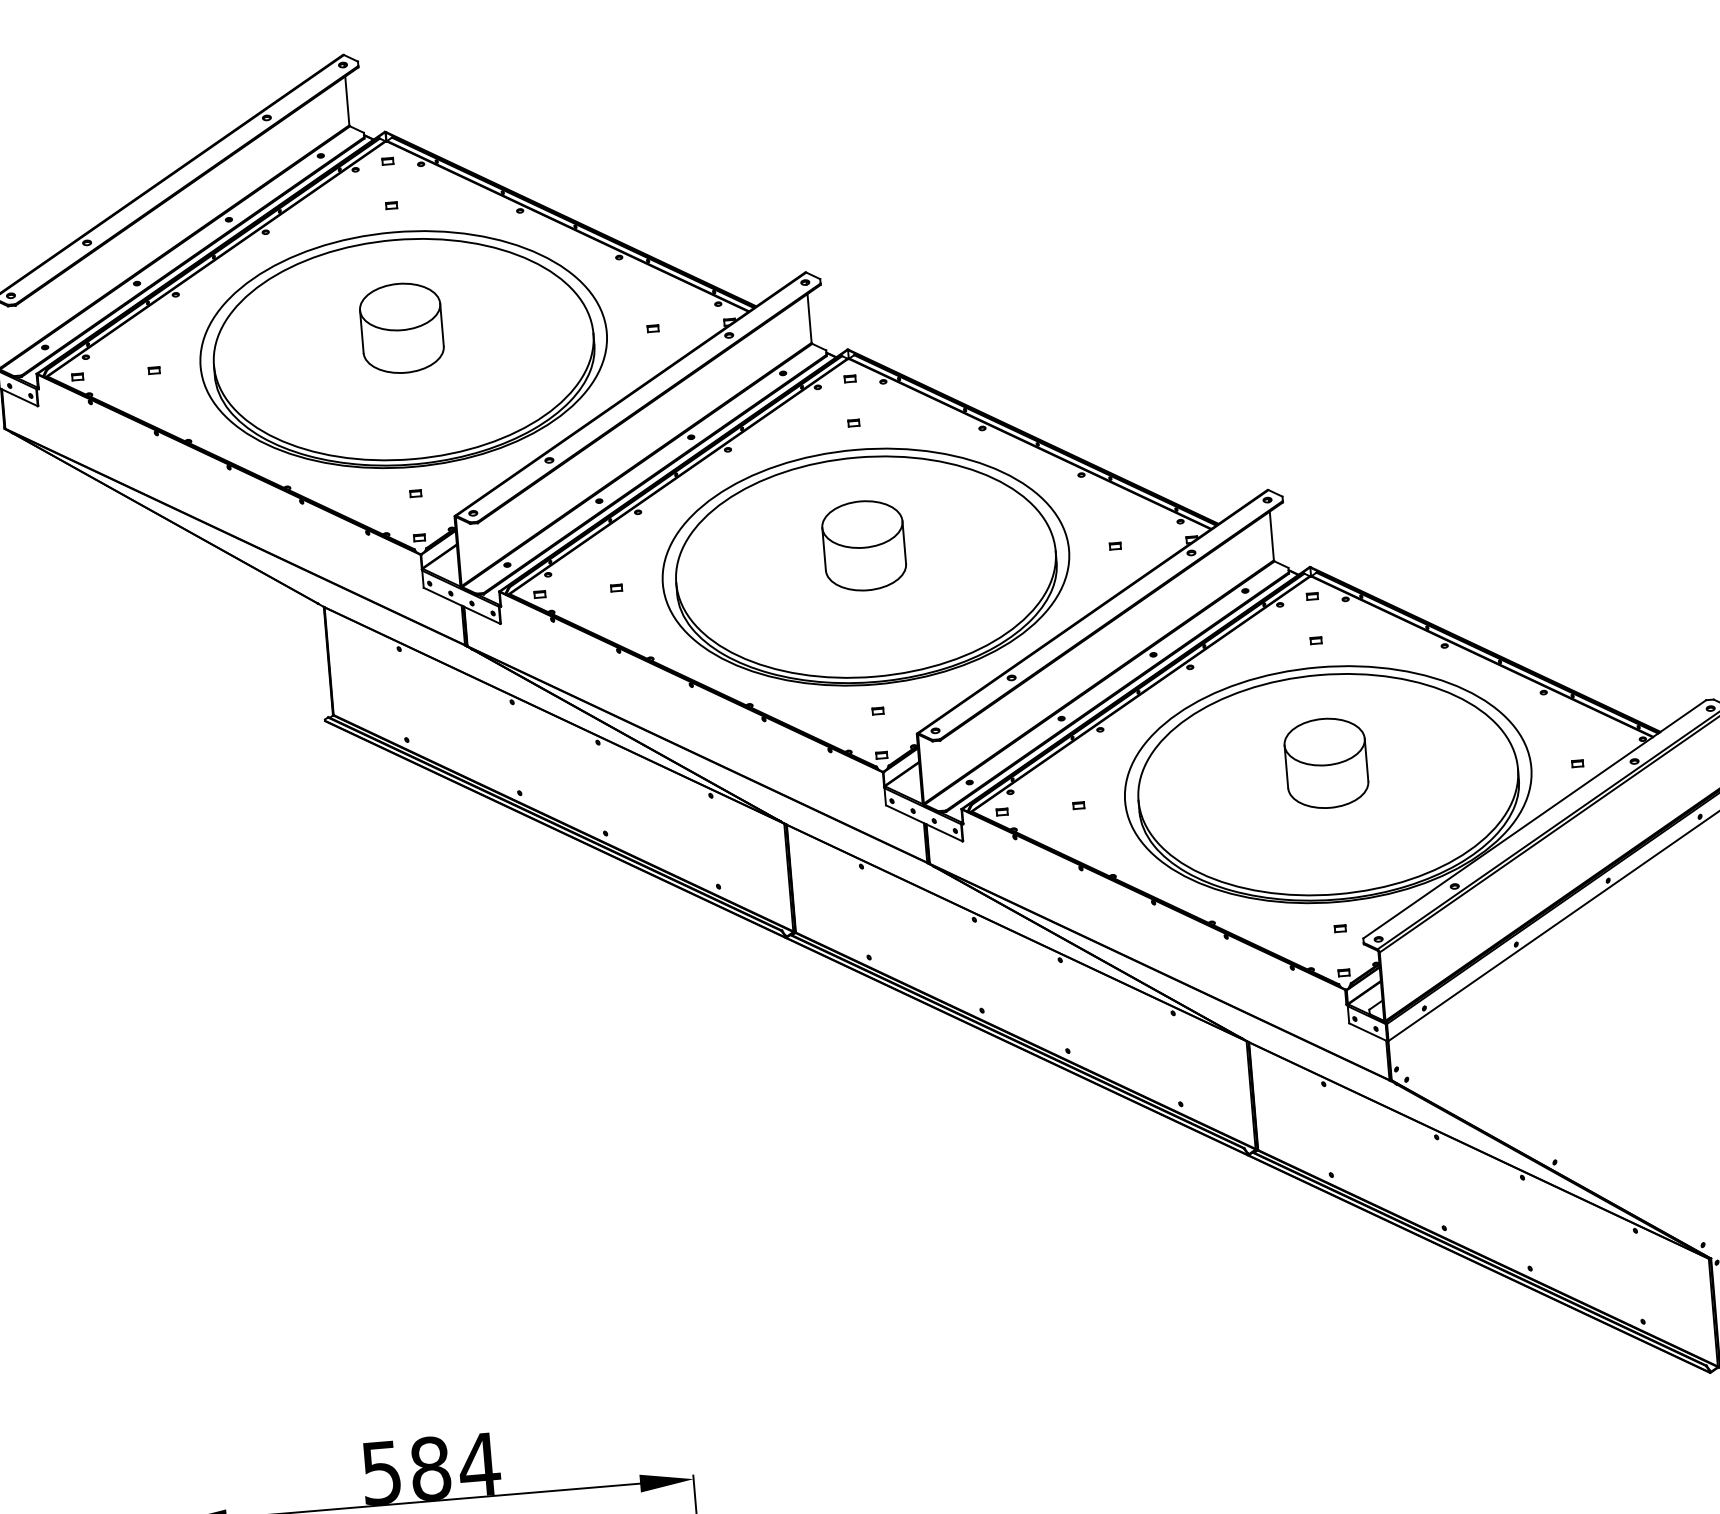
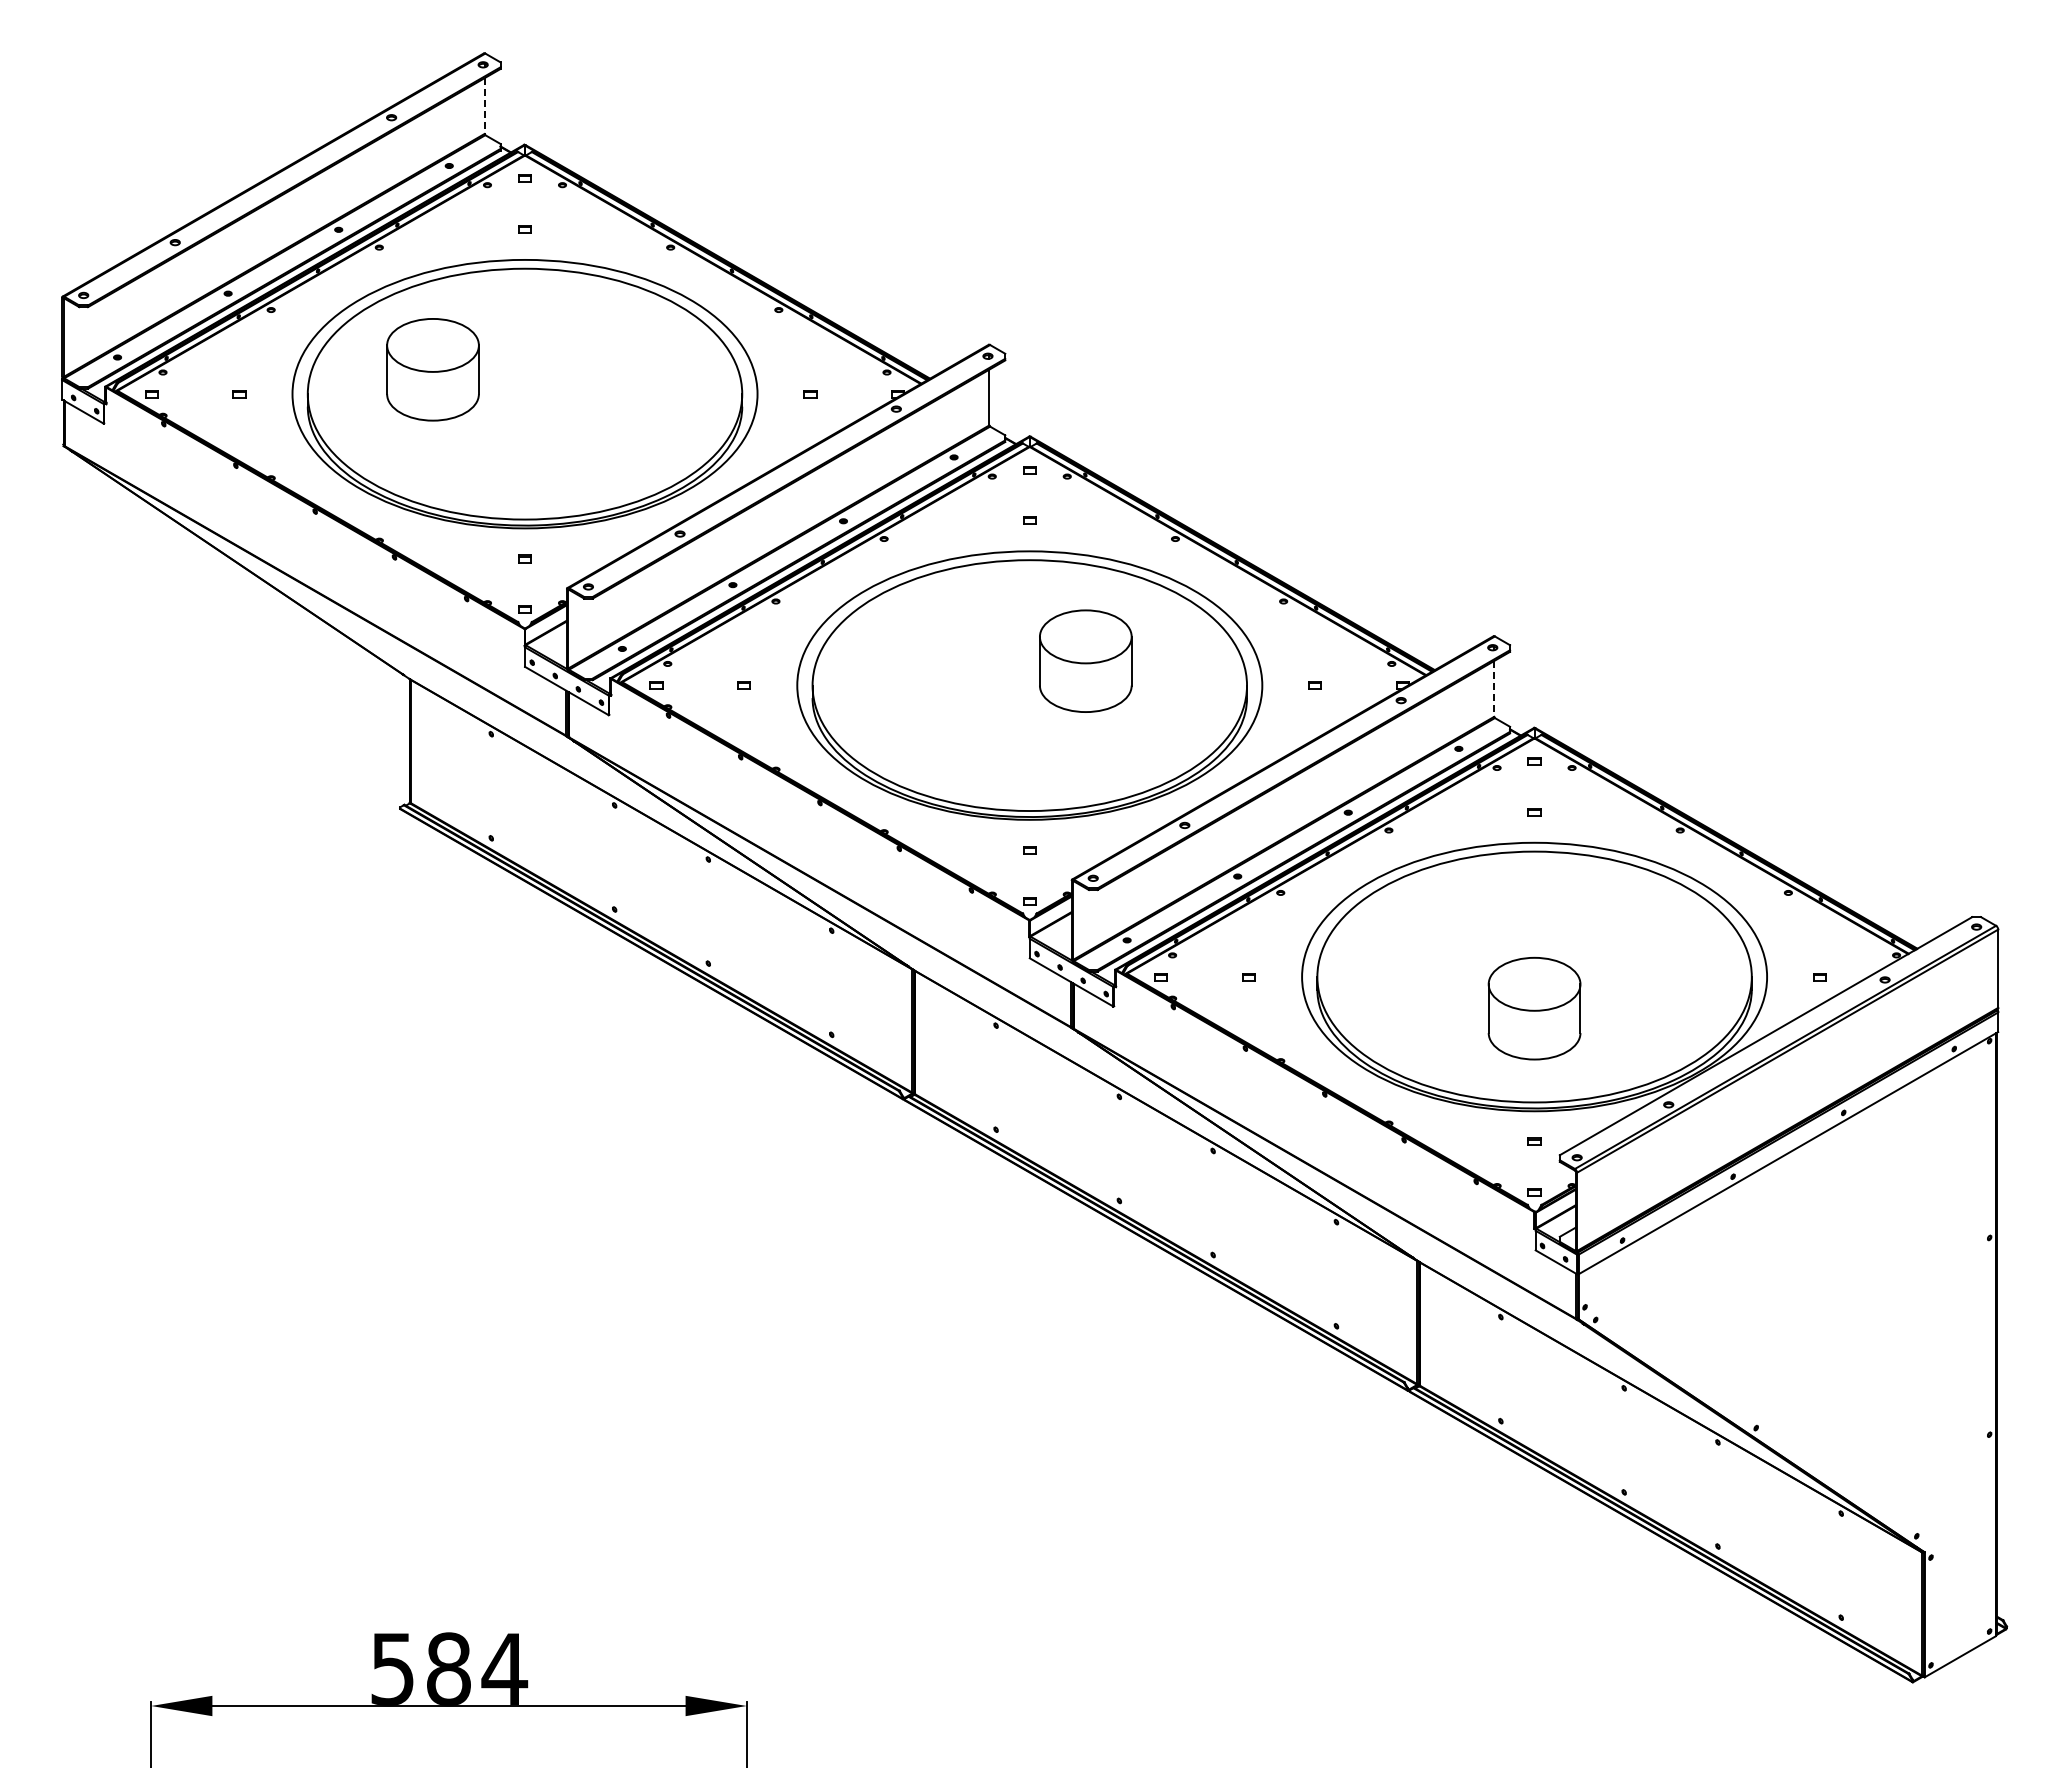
line: (347, 101) -> (484, 106), solid -> dashed
part: (401, 328) -> (432, 369), moved
line: (1272, 535) -> (1494, 688), solid -> dashed
part: (863, 545) -> (1085, 660), moved
part: (1326, 763) -> (1534, 1008), moved

